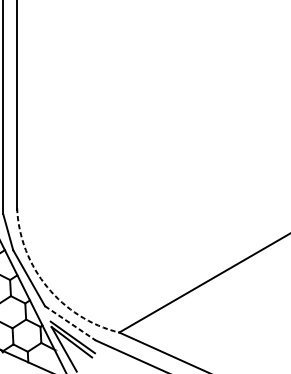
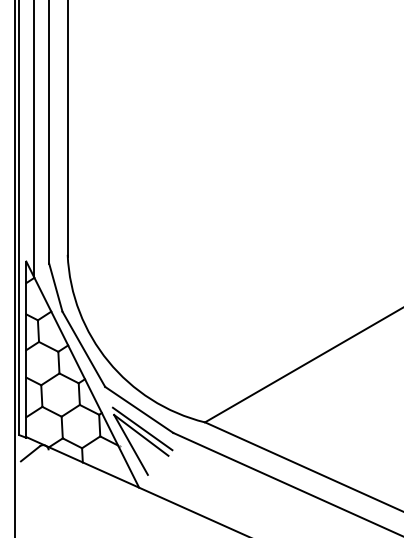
arc: (47, 287) -> (108, 361), dashed -> solid
line: (70, 323) -> (139, 410), dashed -> solid

